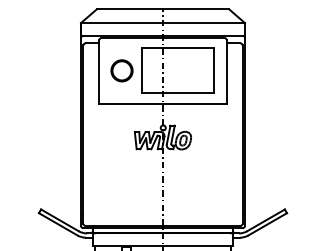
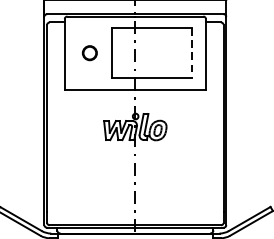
circle: (121, 70) -> (89, 52), size x0.6
line: (214, 70) -> (192, 52), solid -> dashed

